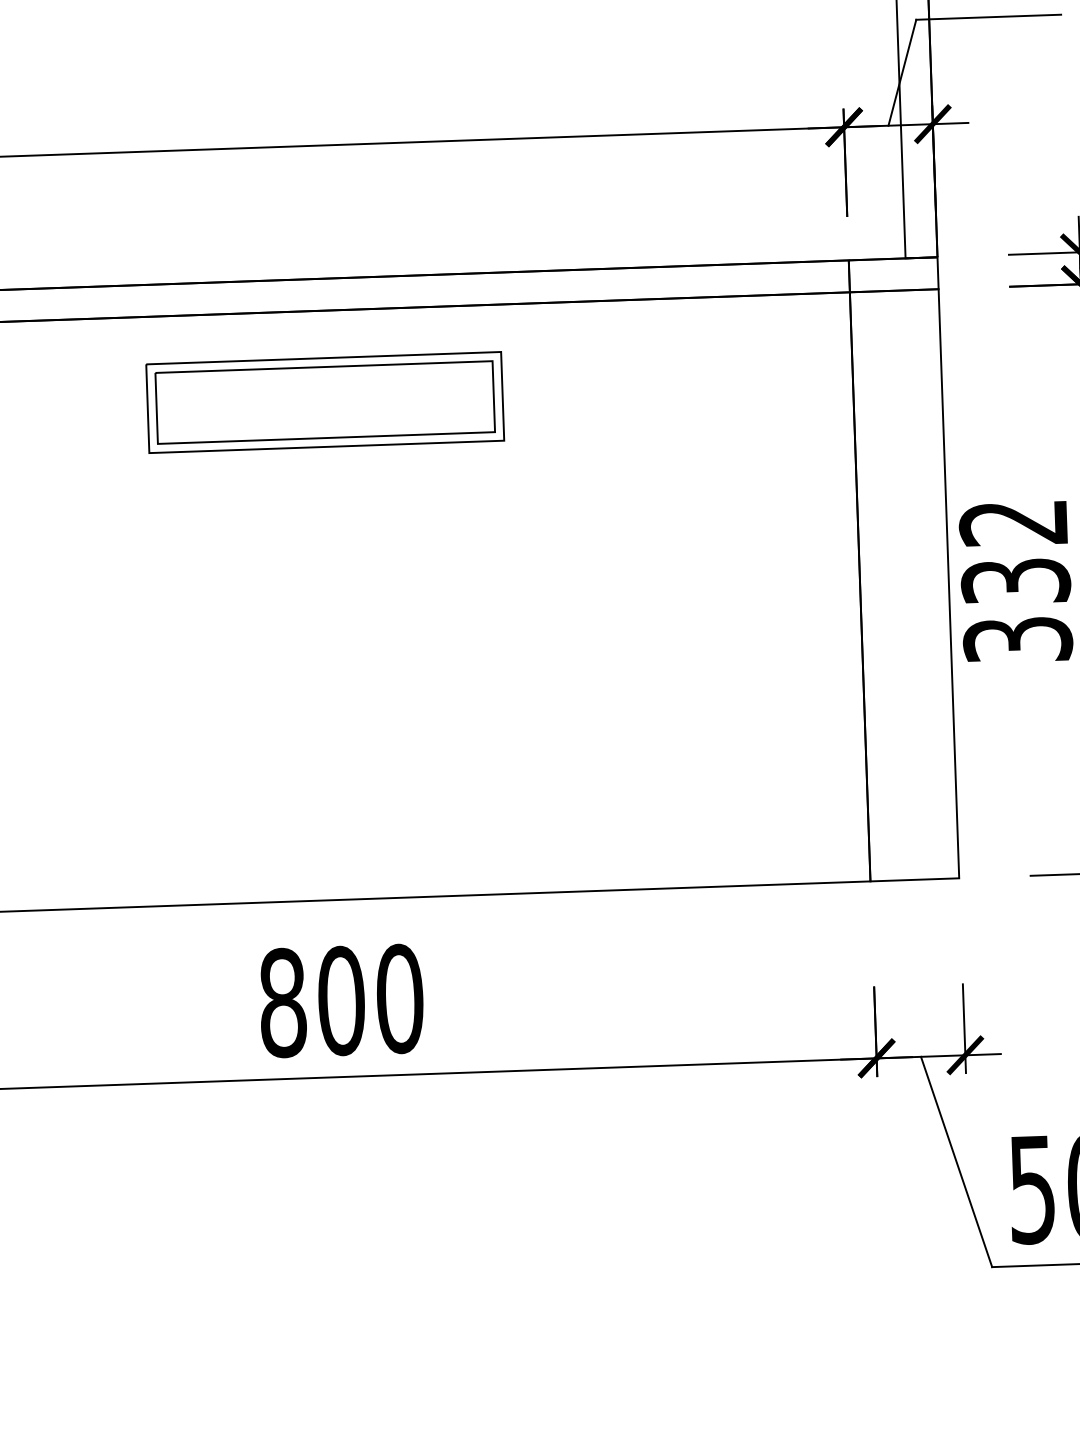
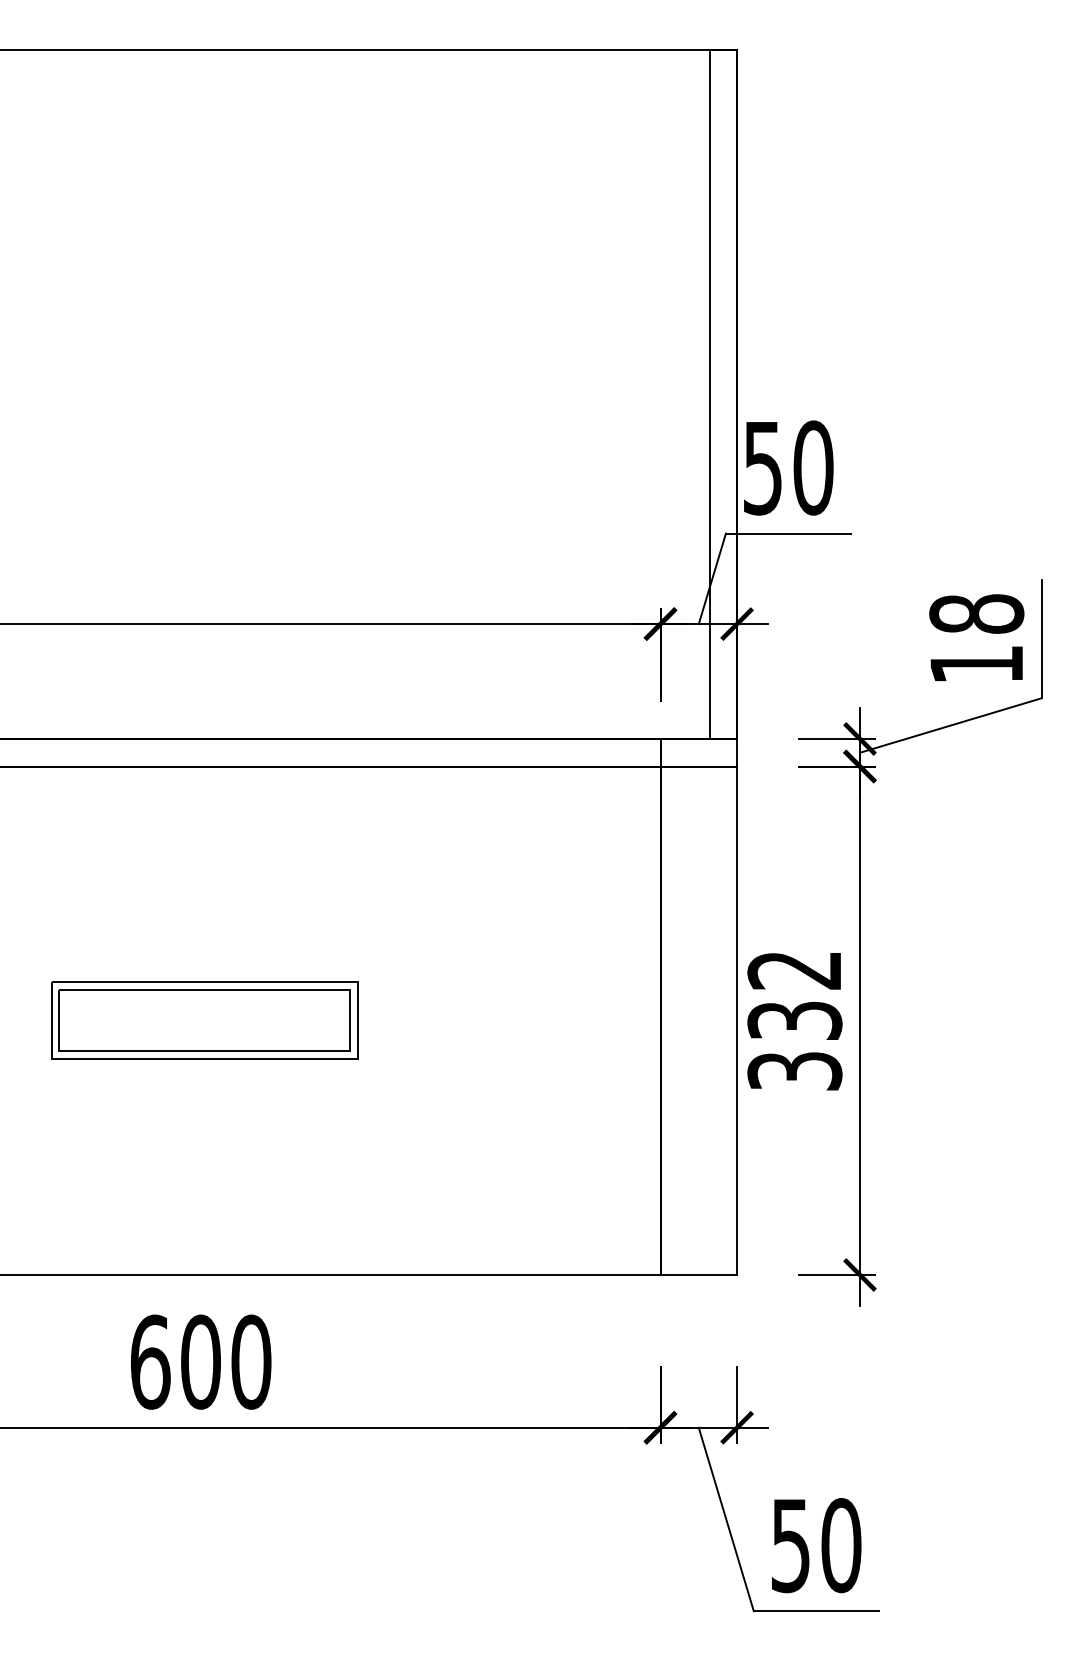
part: (324, 402) -> (204, 1020), moved
text: (283, 1002) -> (150, 1361), 800 -> 600

